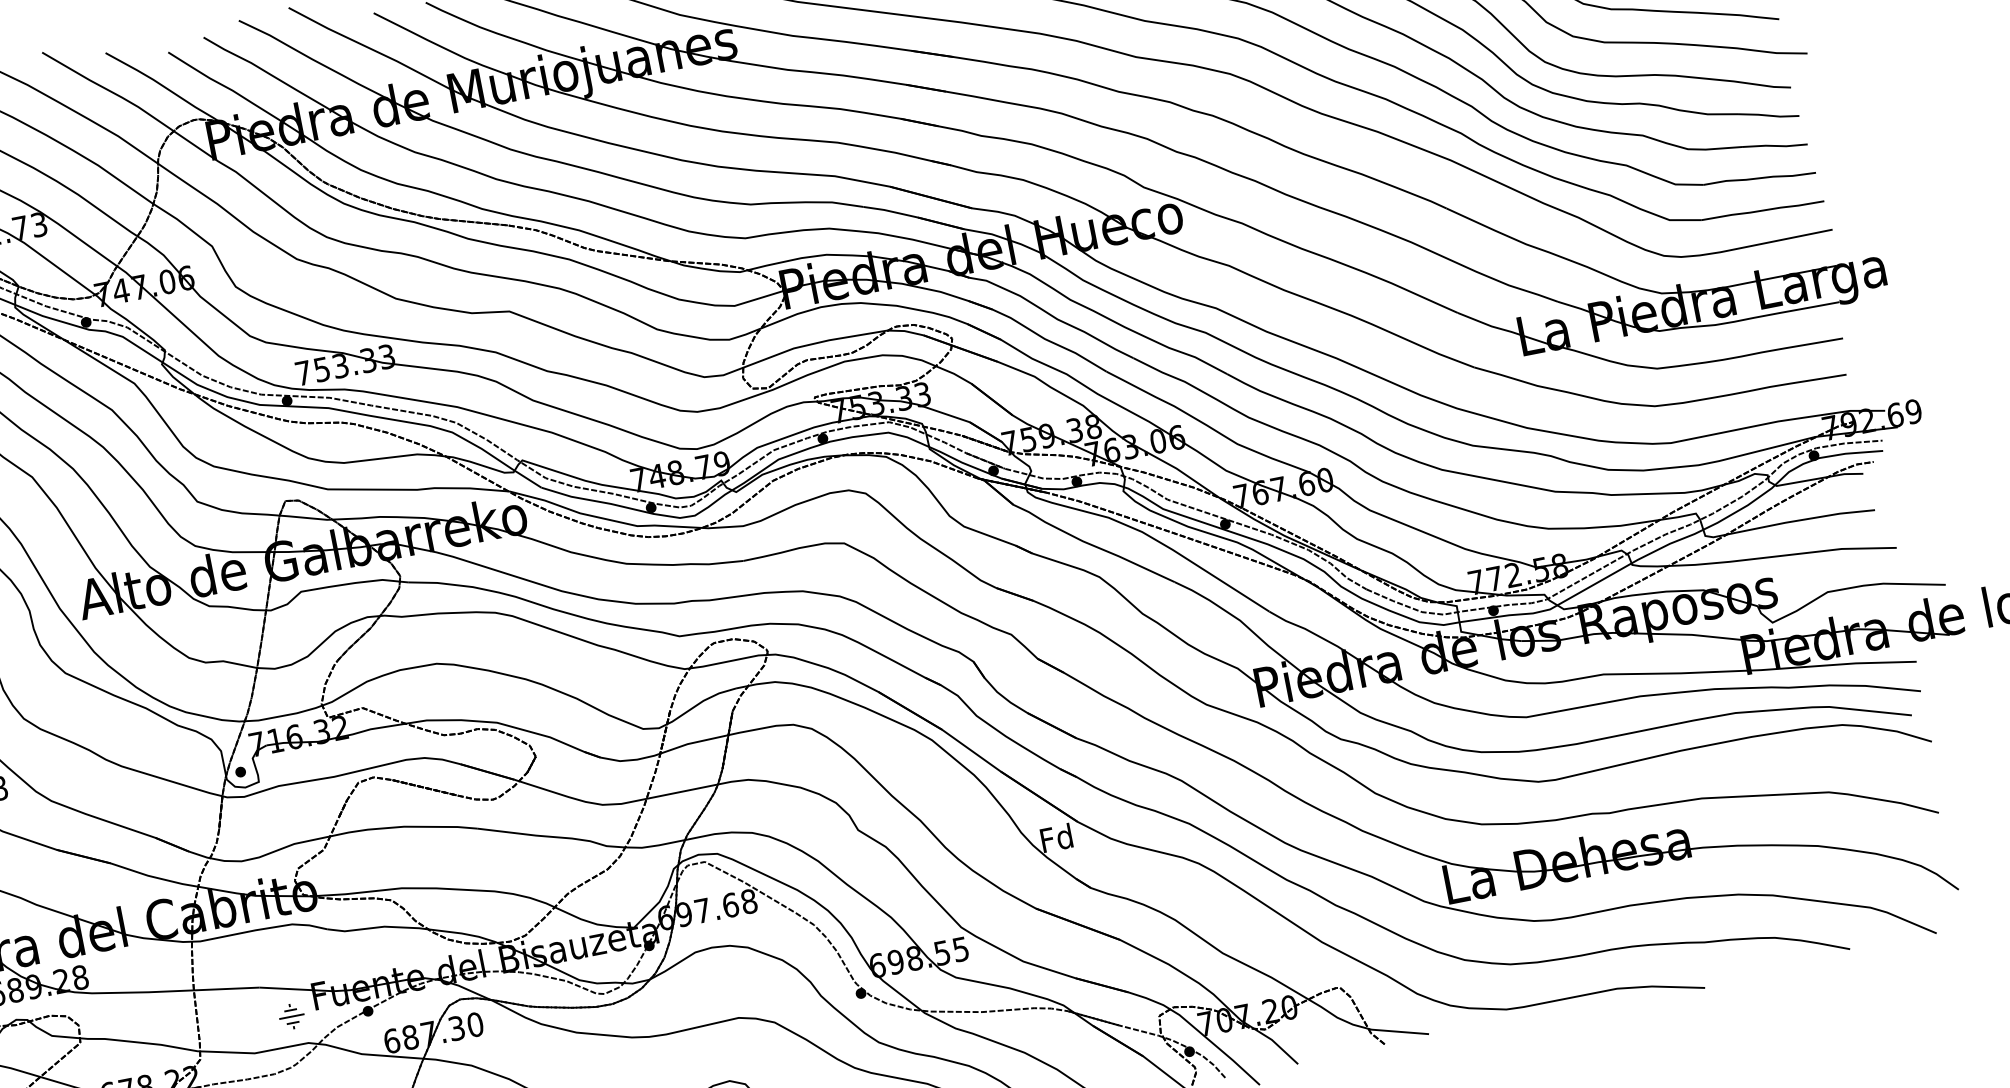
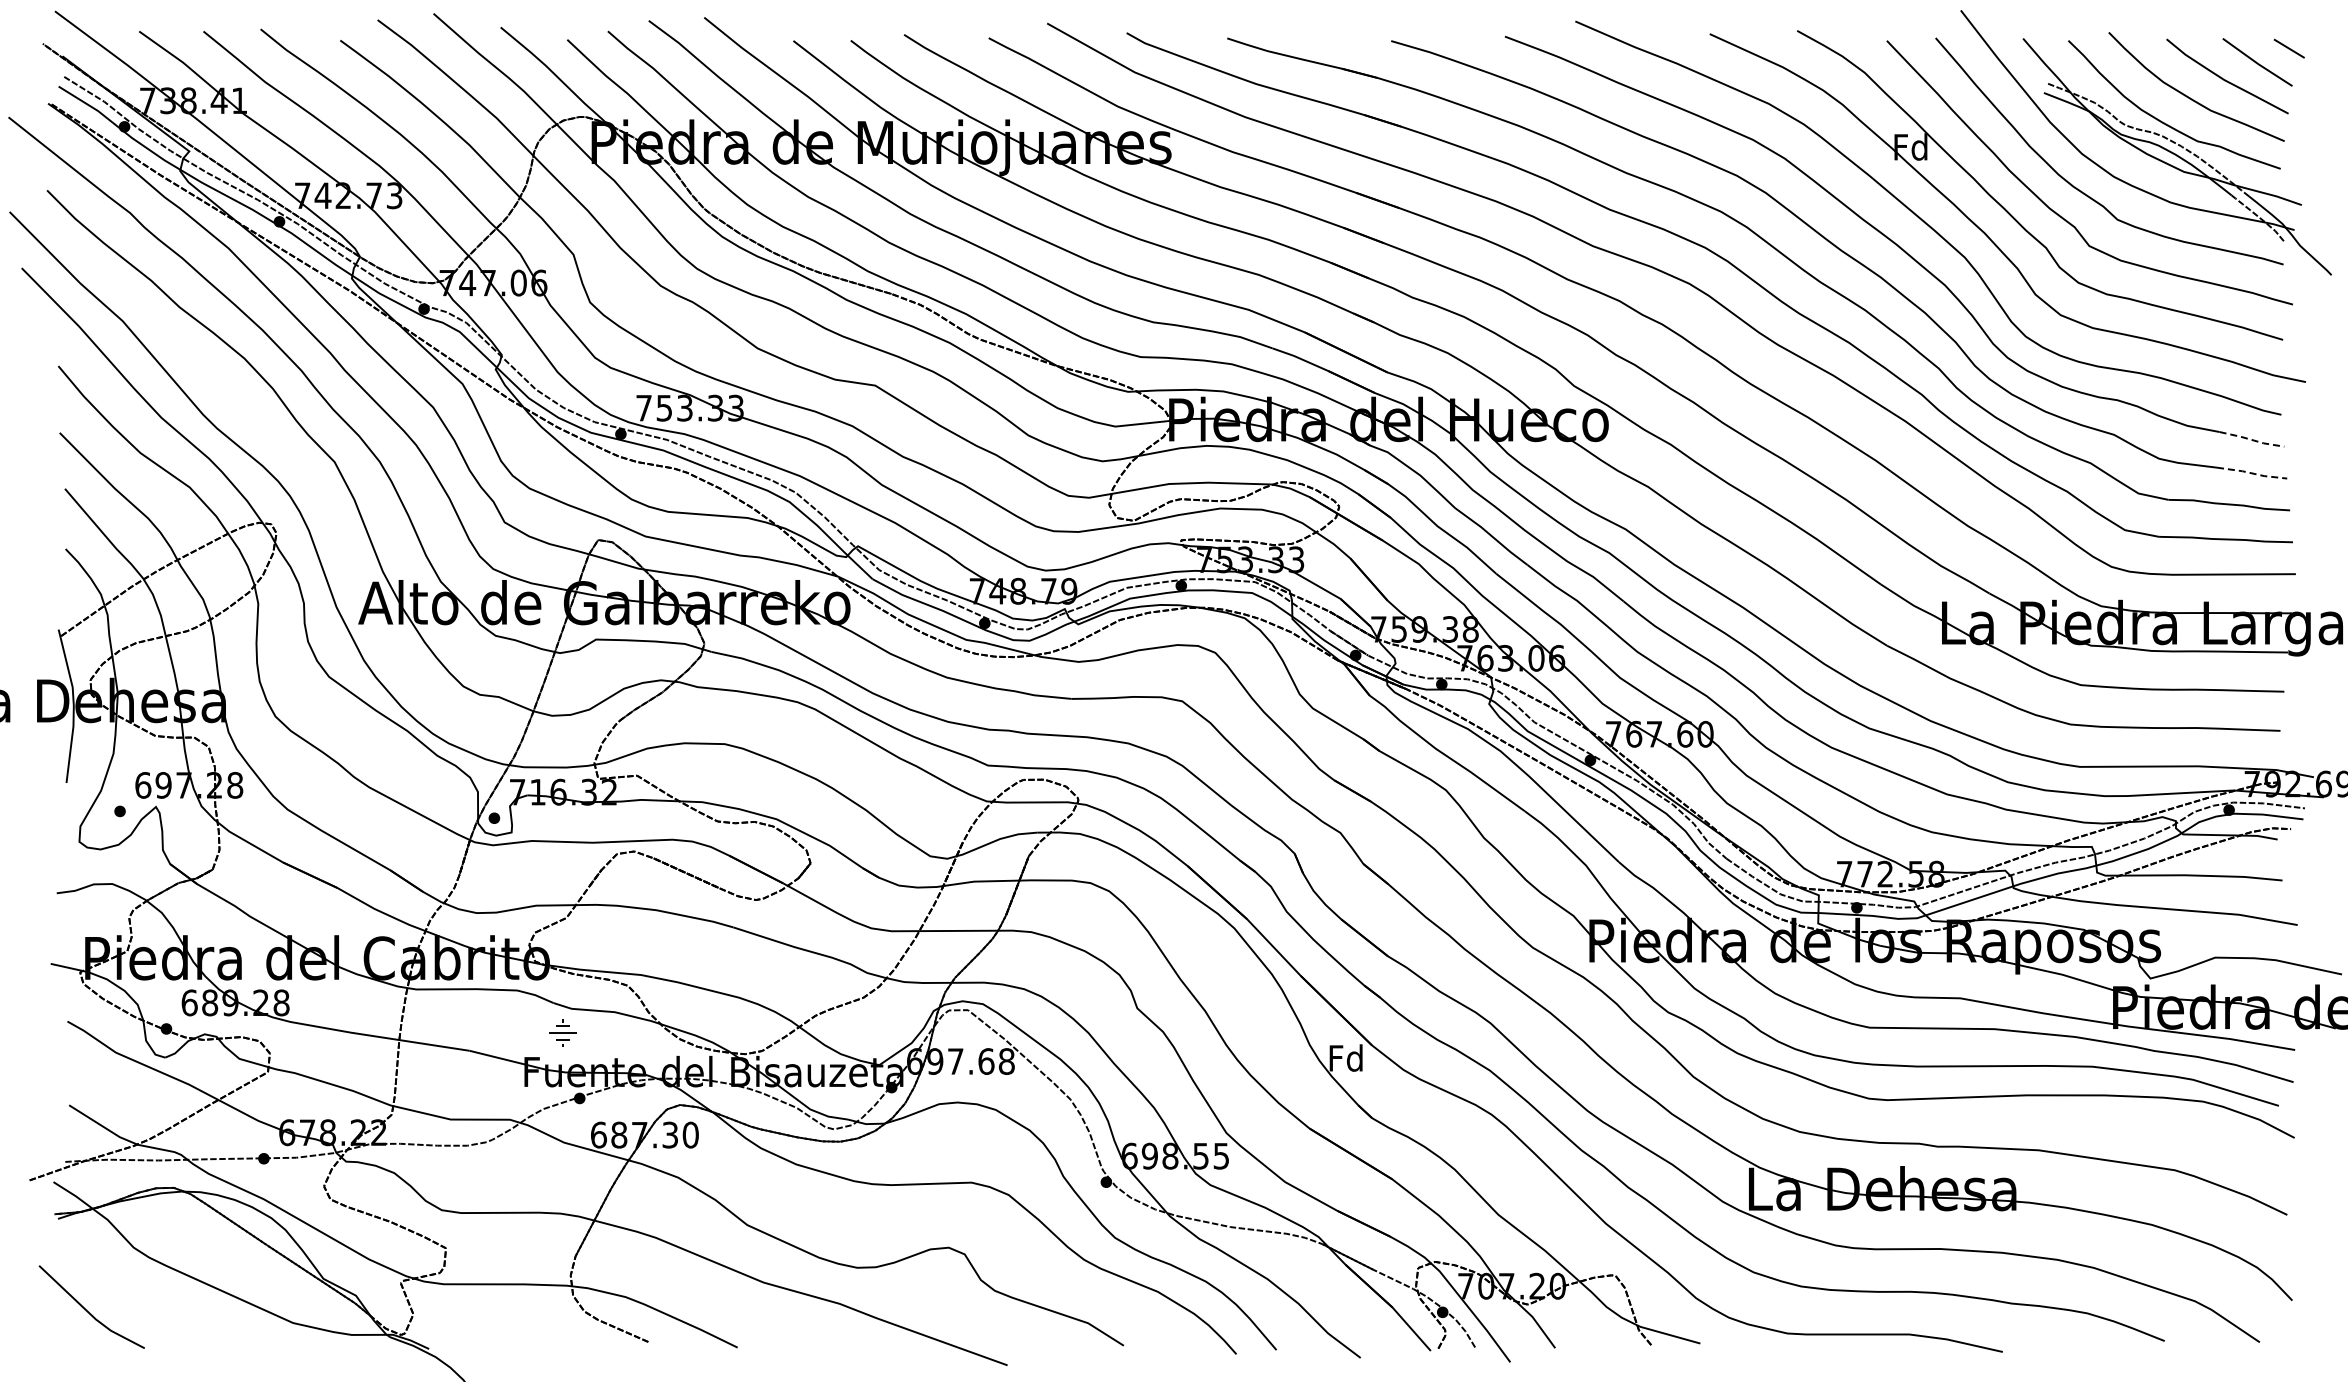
line: (1768, 115) -> (2251, 439), solid -> dashed
line: (1775, 146) -> (2252, 473), solid -> dashed
part: (291, 1015) -> (562, 1032), moved

